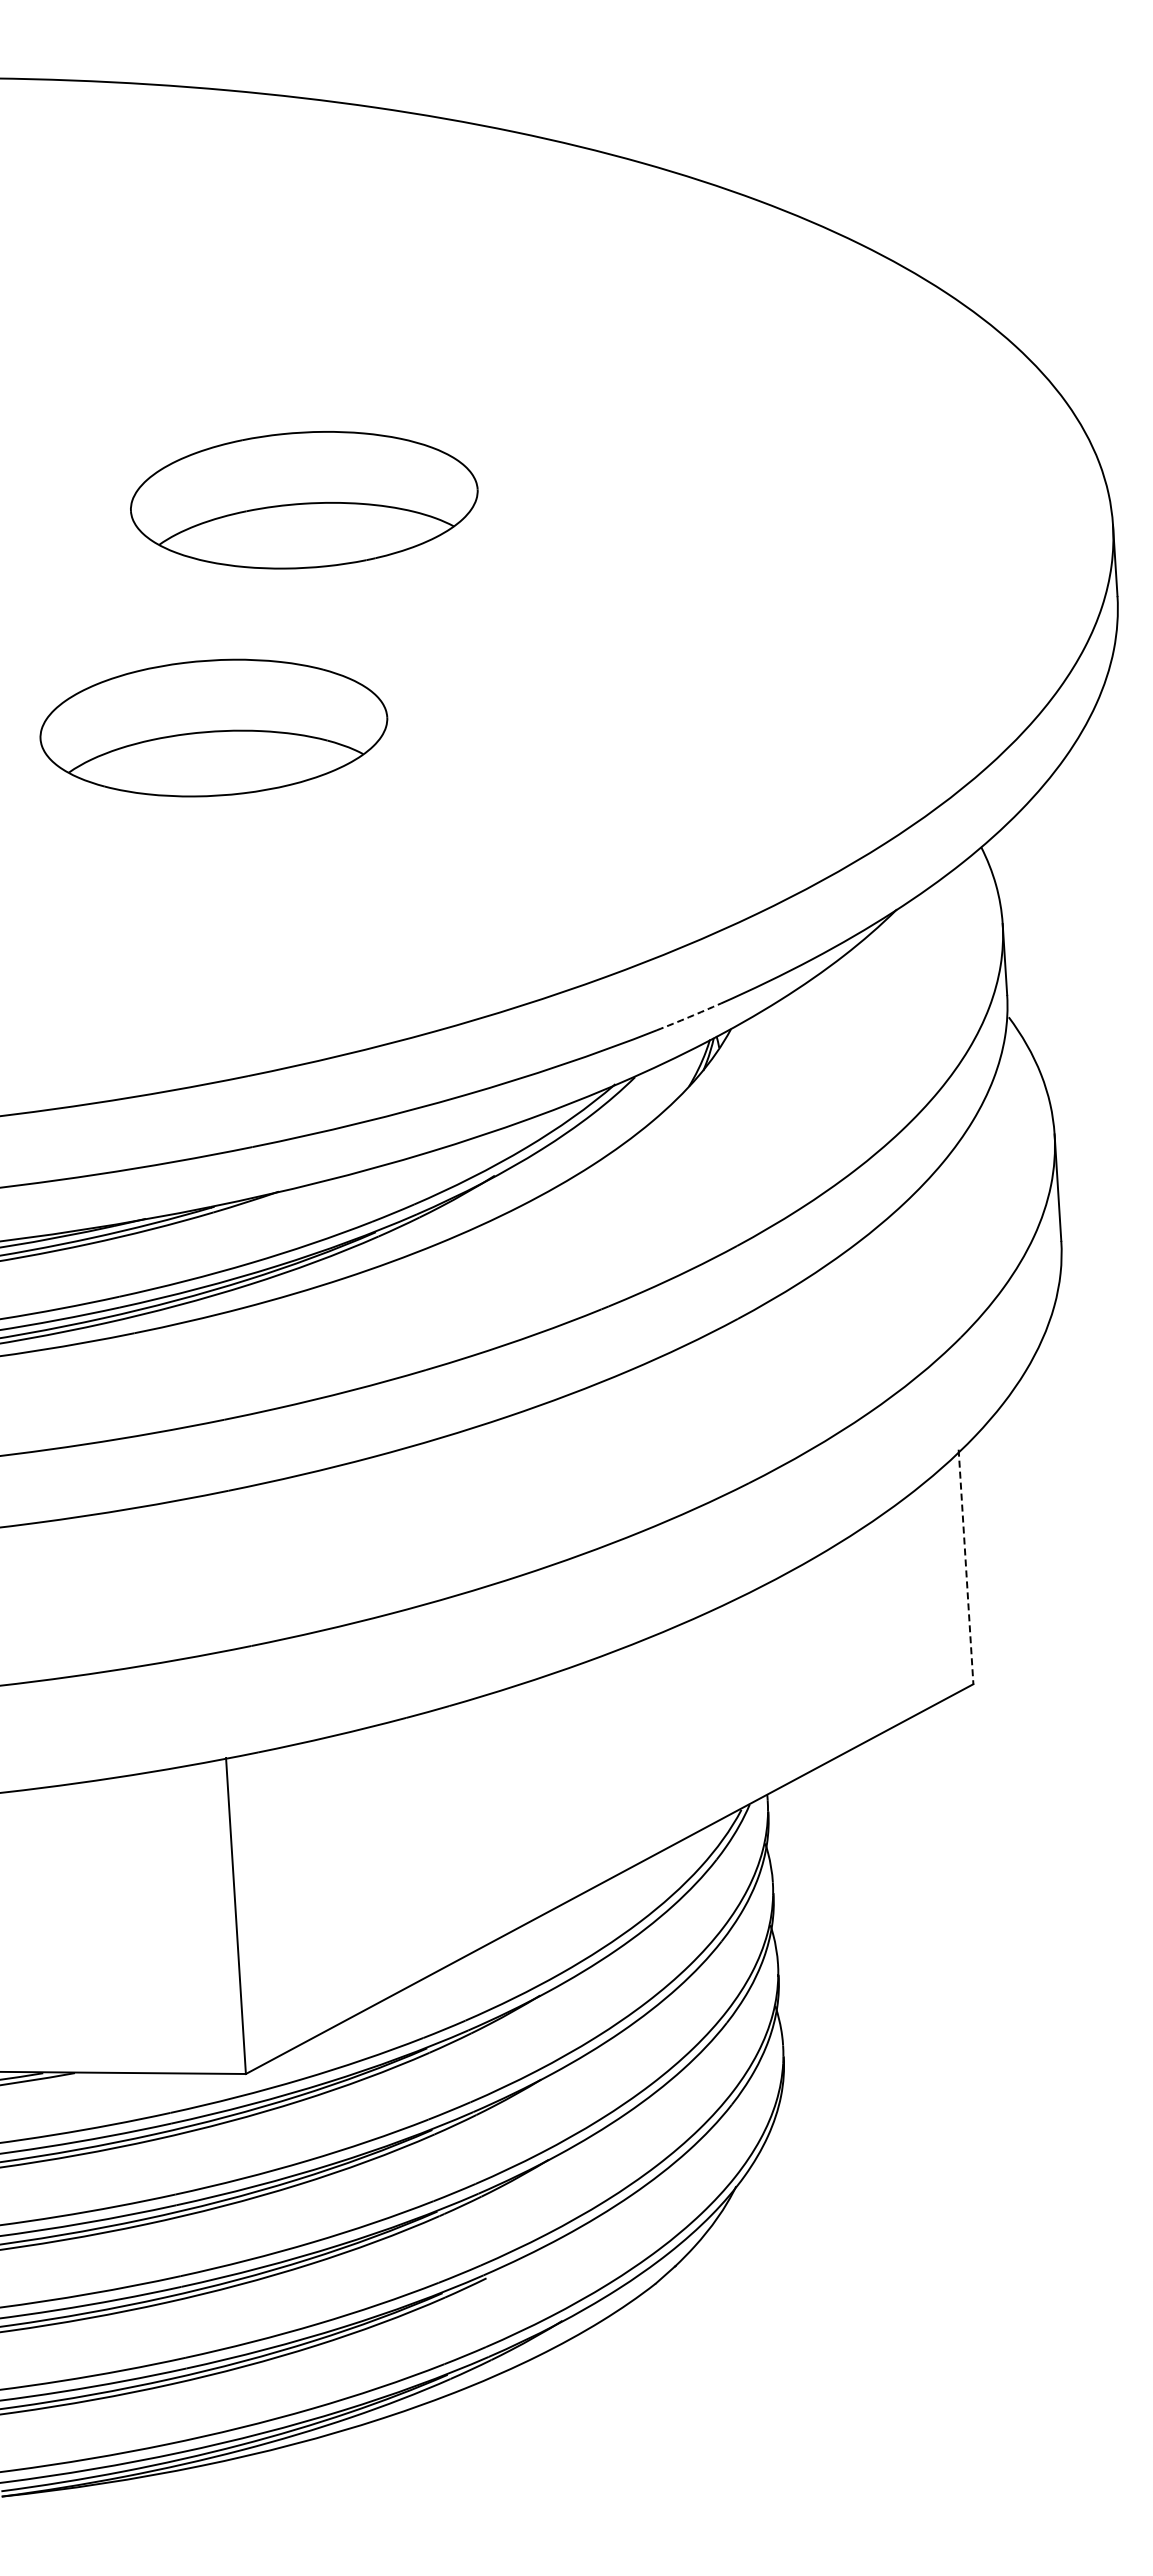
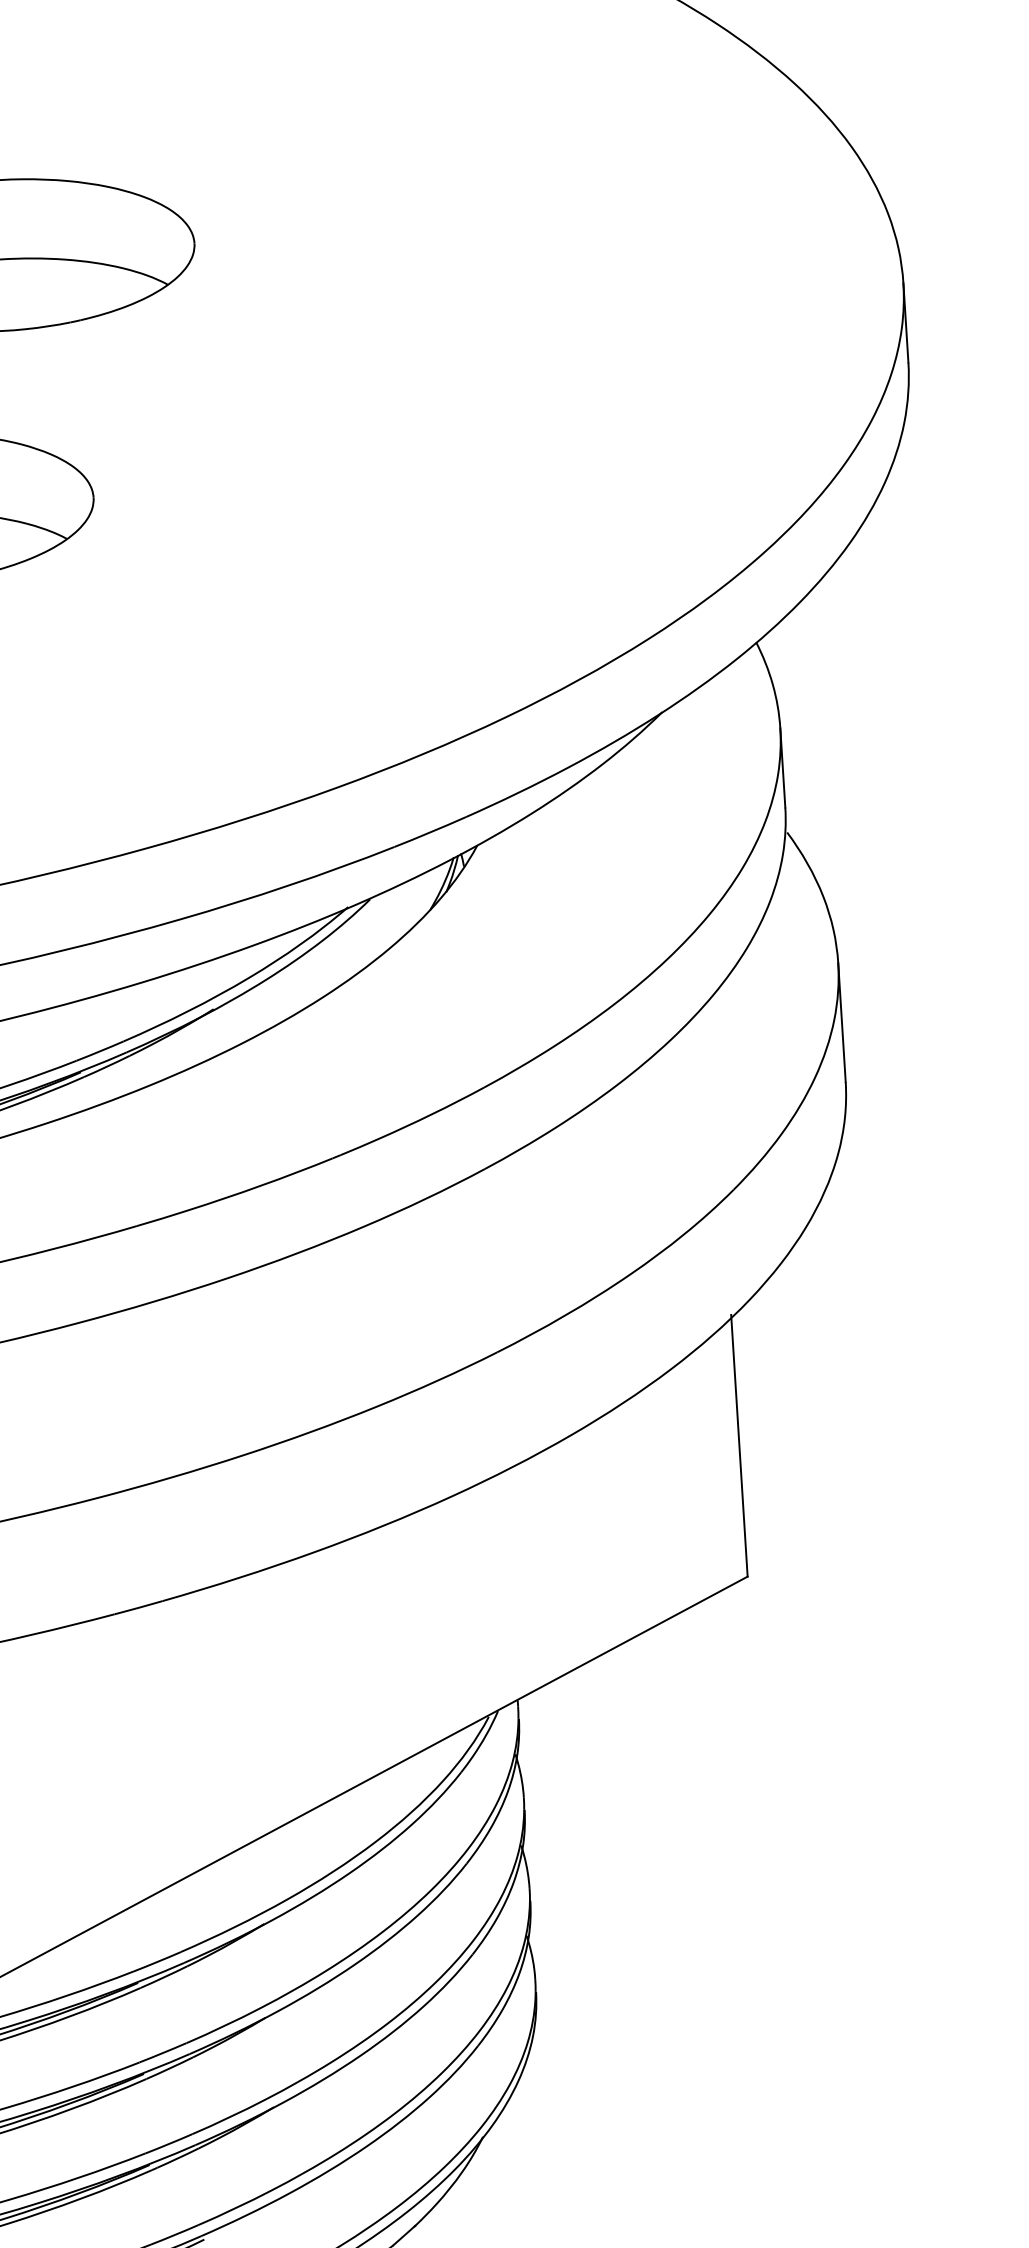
arc: (689, 1017) -> (430, 832), dashed -> solid
line: (966, 1567) -> (739, 1446), dashed -> solid

